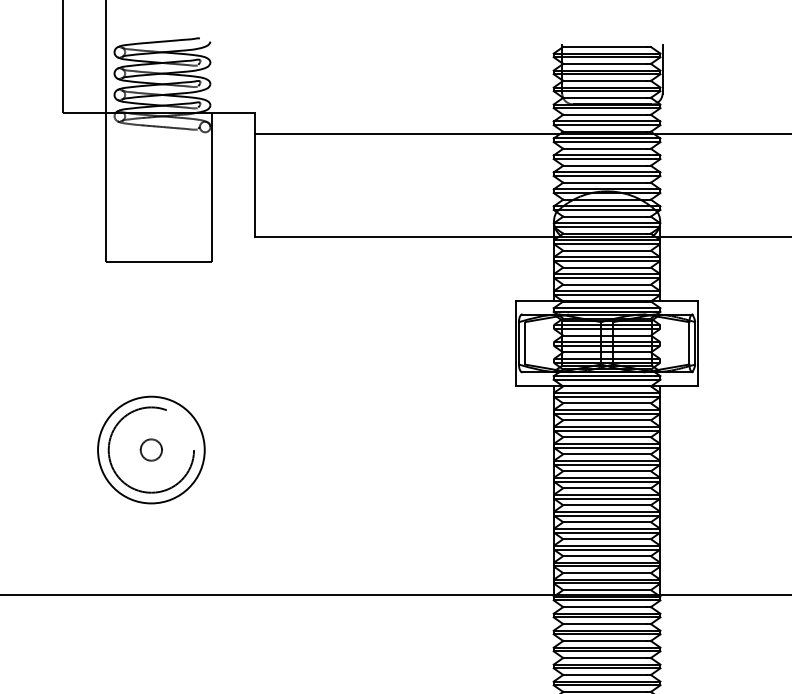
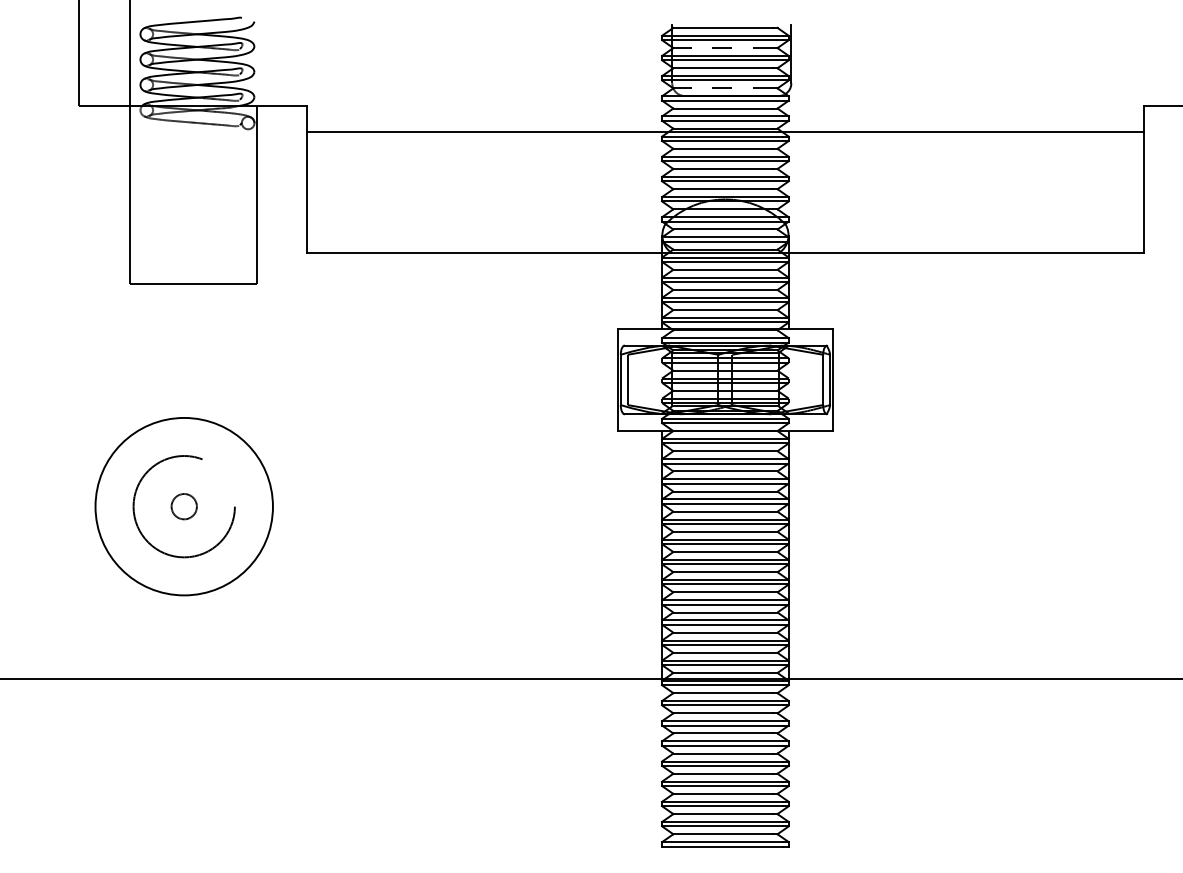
line: (605, 64) -> (723, 48), solid -> dashed
line: (605, 97) -> (723, 88), solid -> dashed
circle: (150, 449) -> (183, 506), size x1.4

